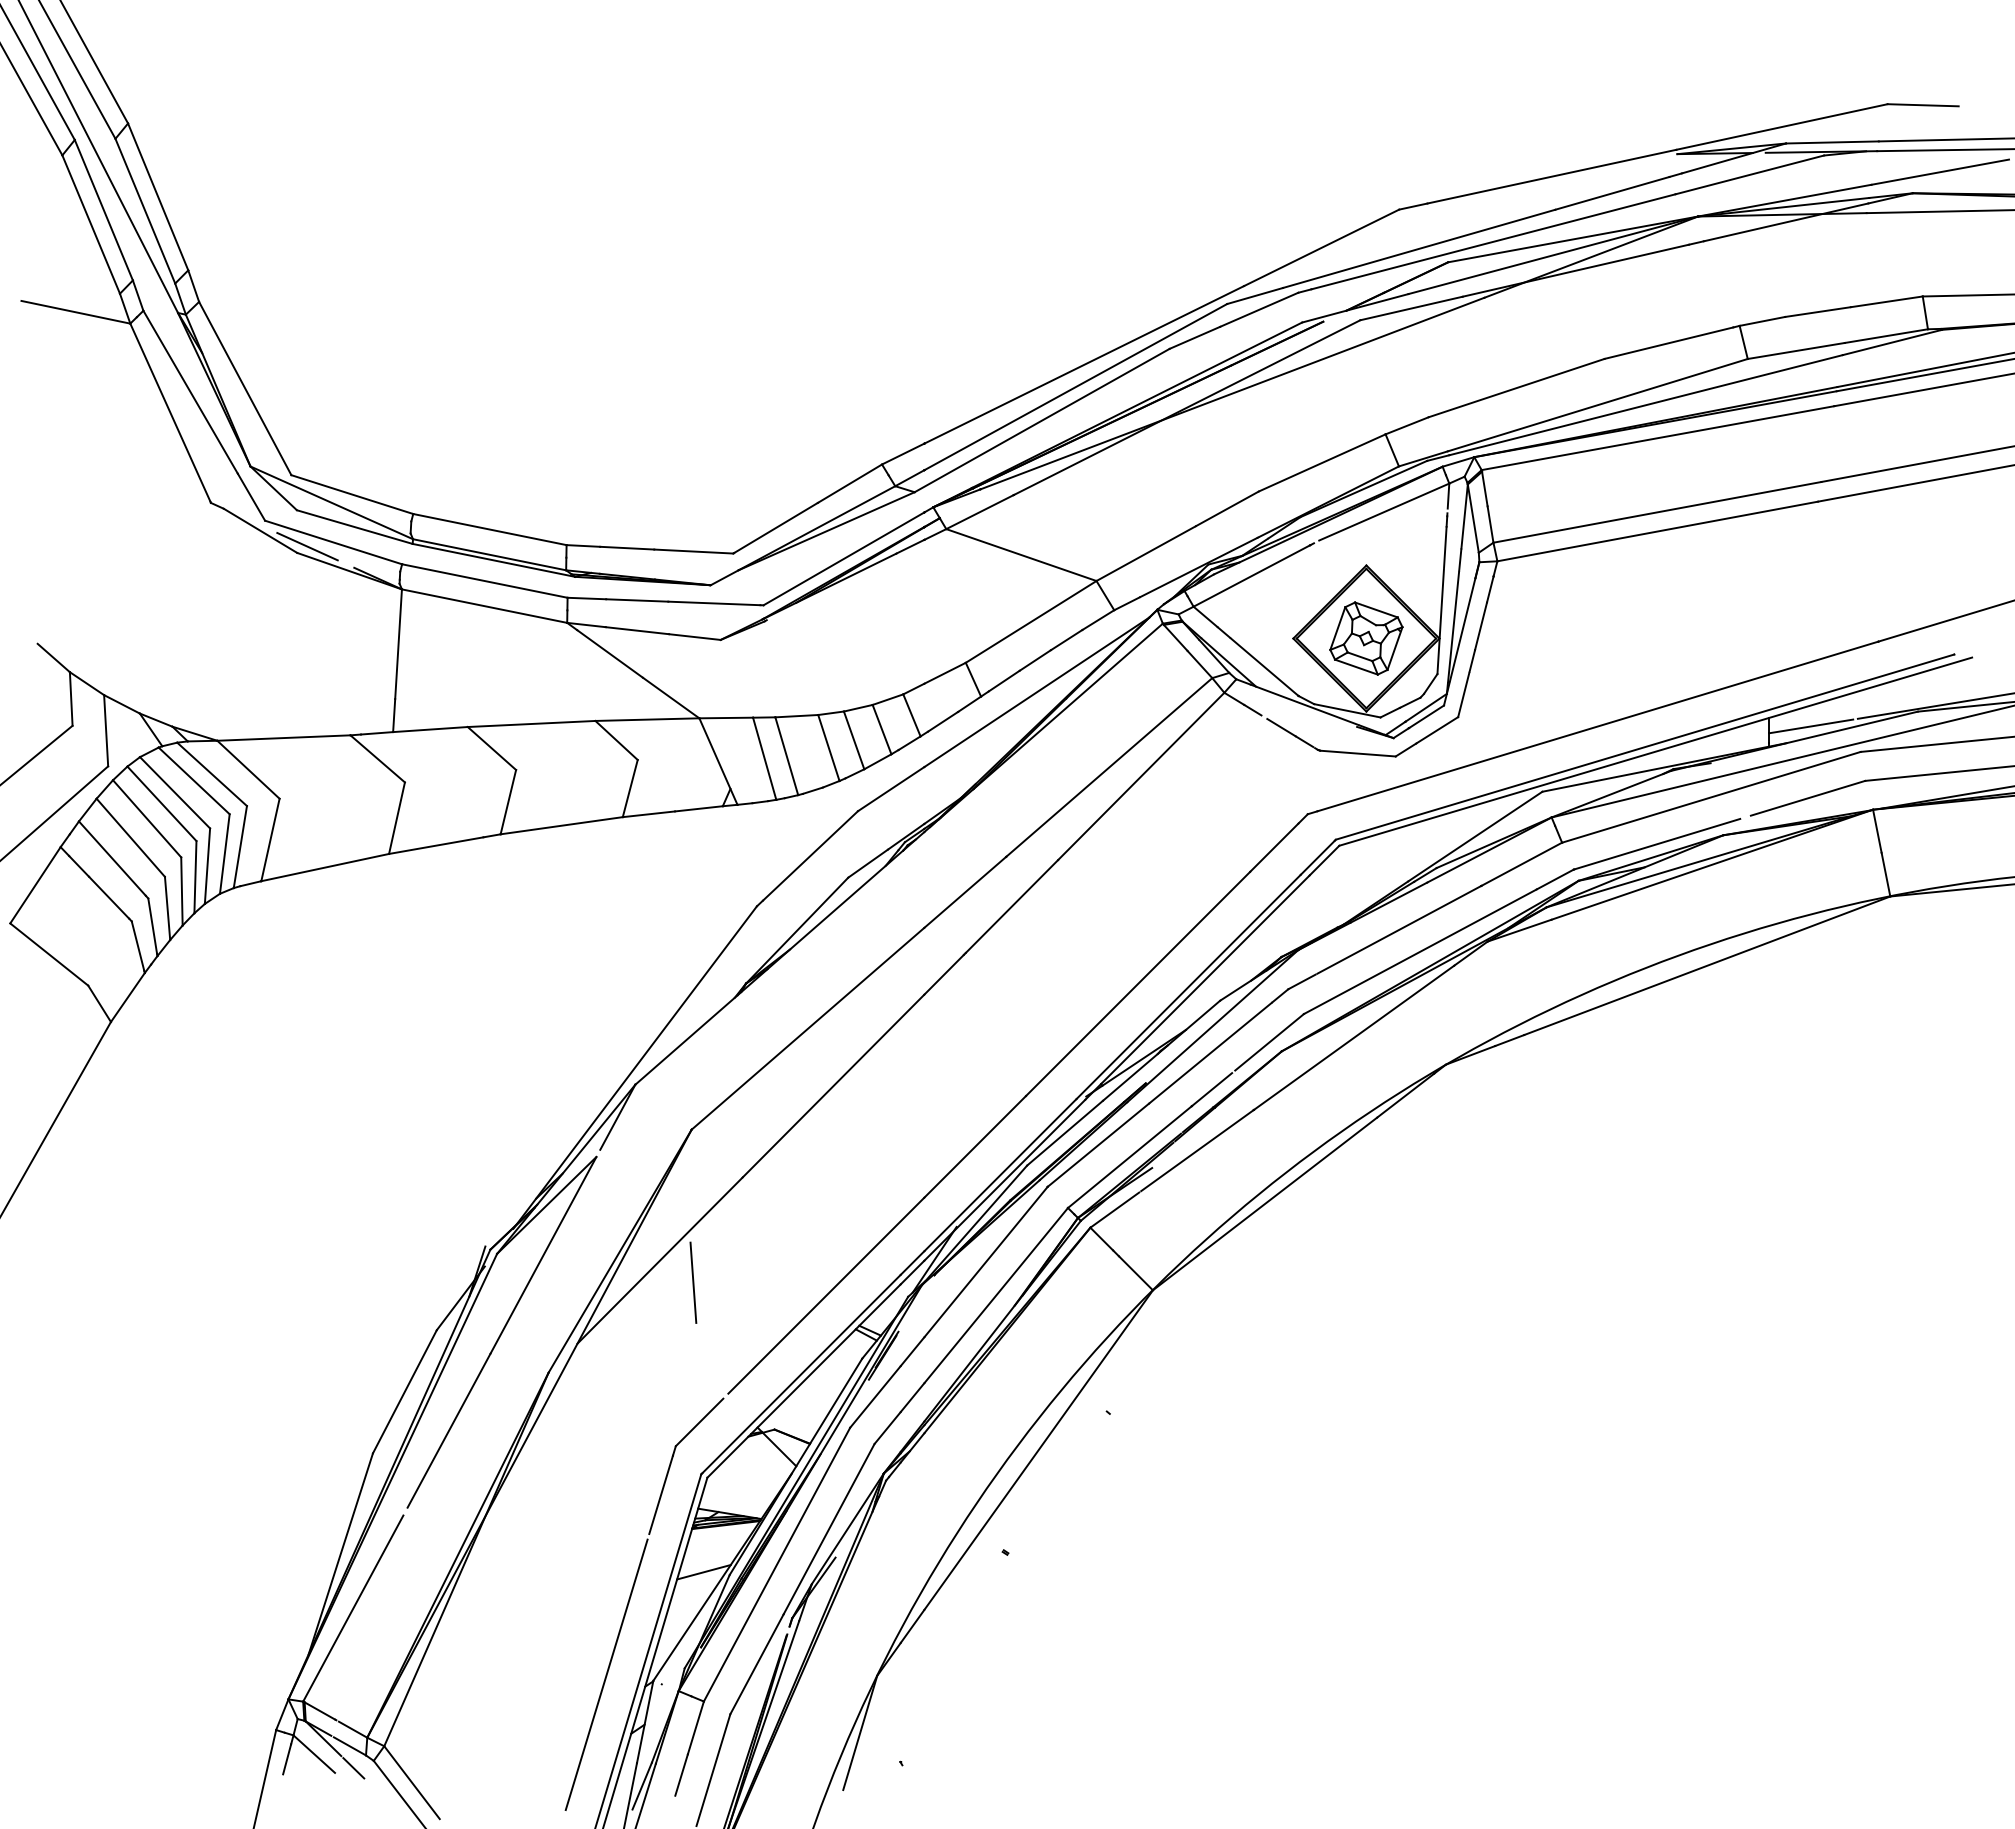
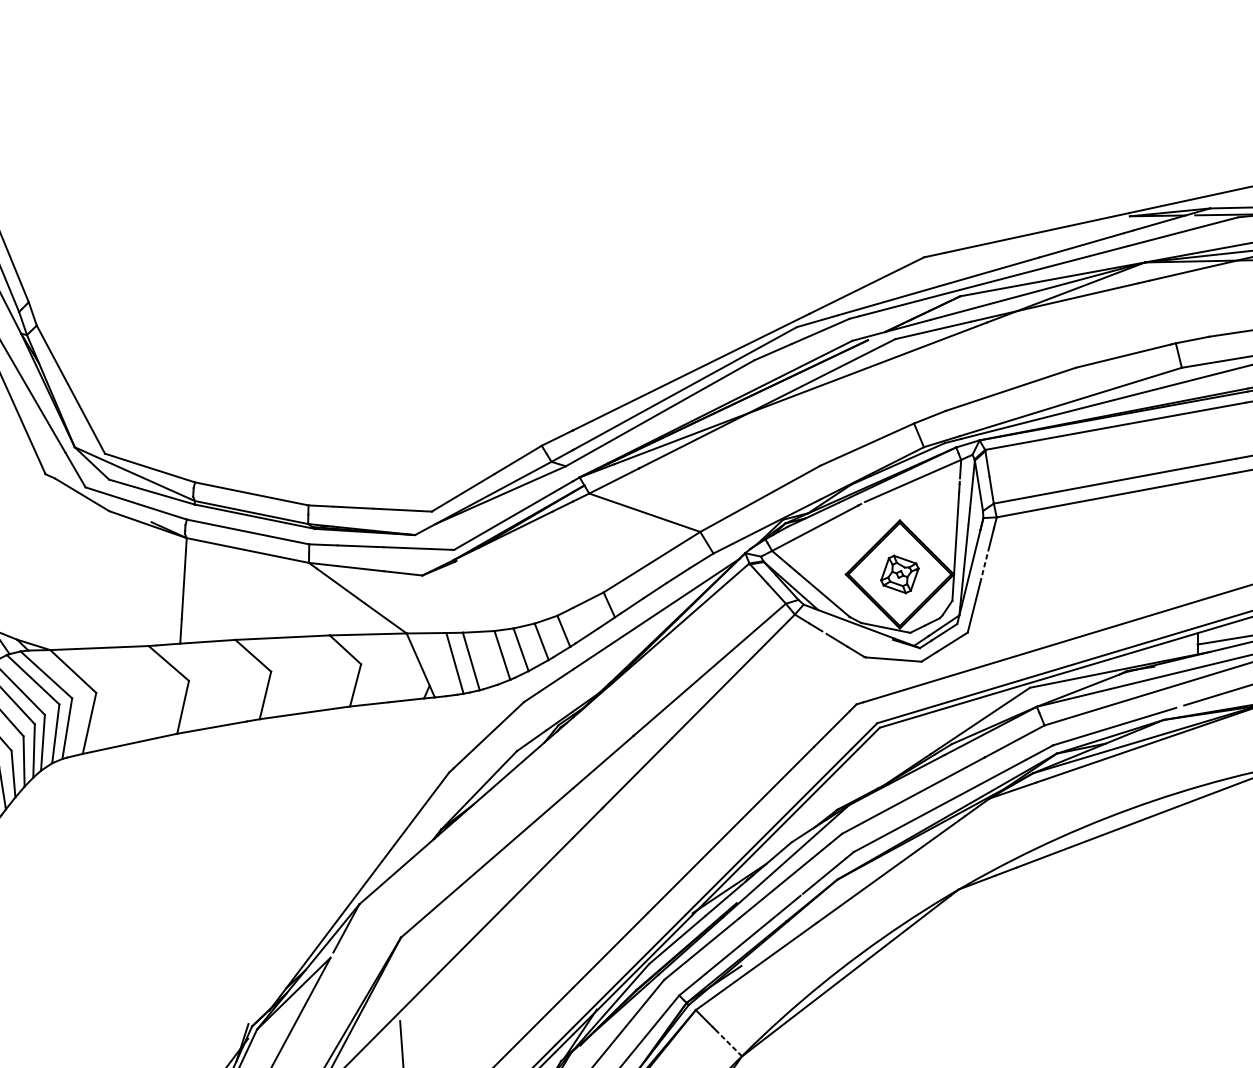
line: (307, 546) -> (116, 506), removed
line: (1481, 625) -> (984, 564), solid -> dashed
part: (1366, 638) -> (899, 574), size x0.7
line: (1135, 1273) -> (729, 1043), solid -> dashed

